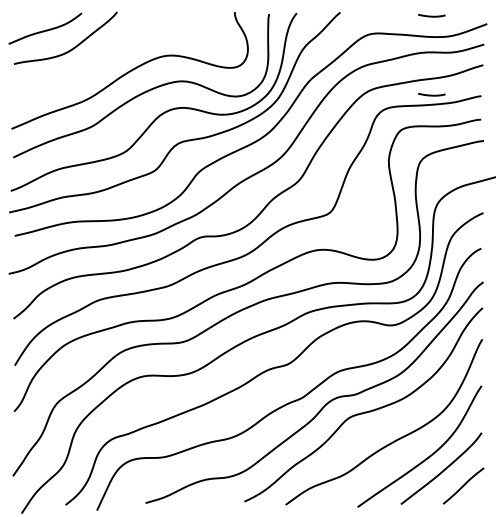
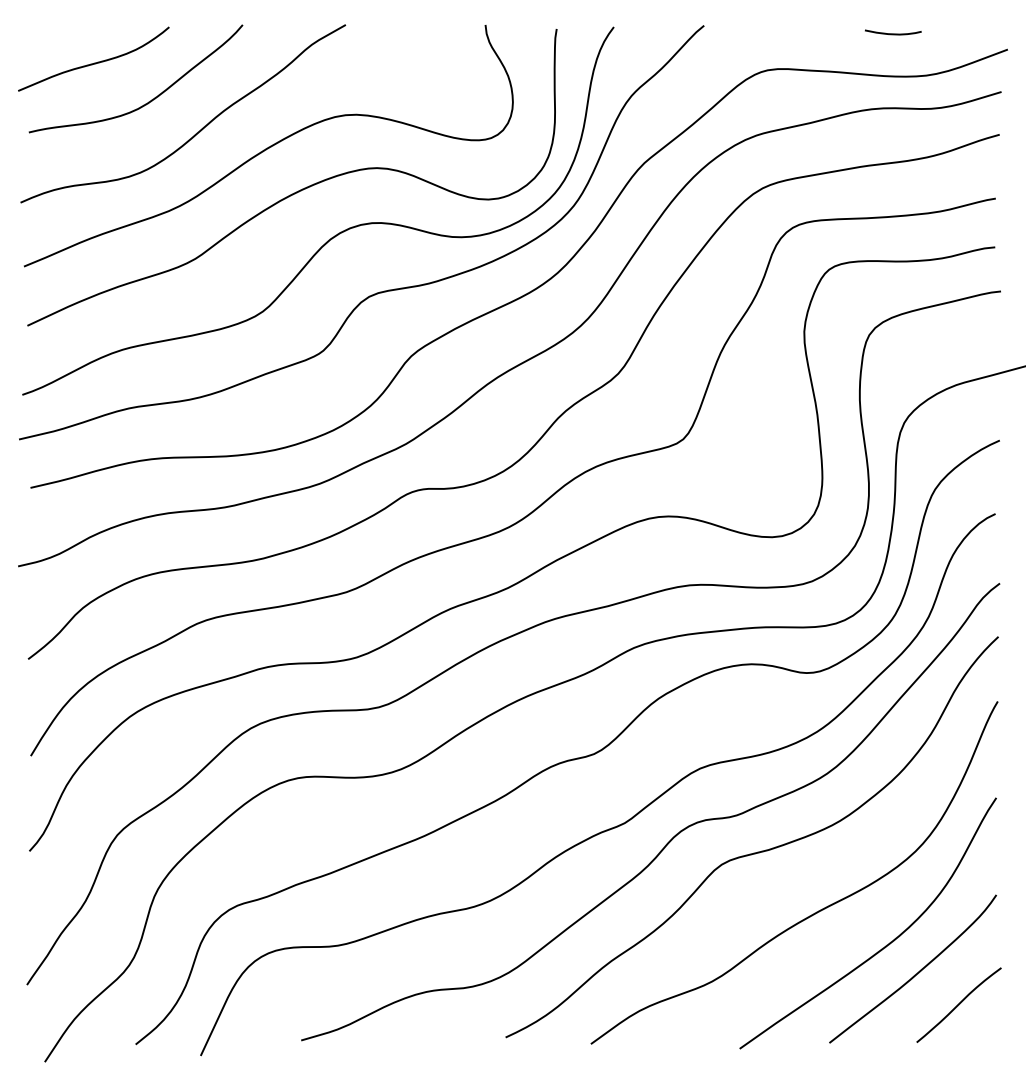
curve: (93, 64) -> (193, 133), added
line: (431, 94) -> (892, 195), removed

